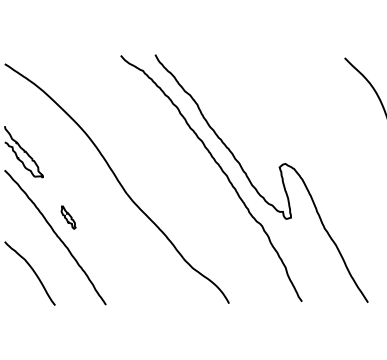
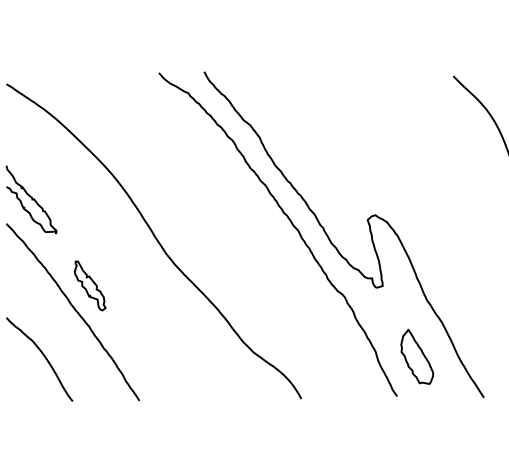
part: (68, 217) -> (90, 285), size x1.67
part: (317, 271) -> (417, 356), added

